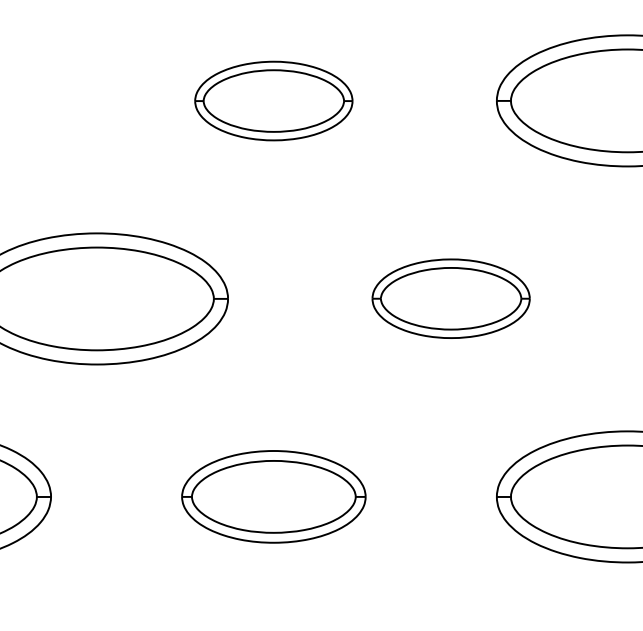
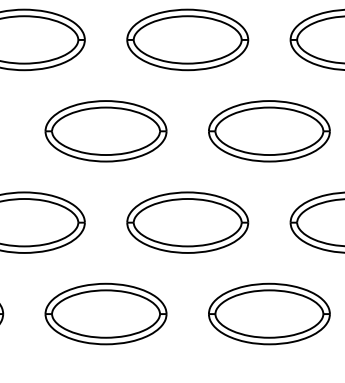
part: (272, 101) -> (105, 131), size x1.67
part: (450, 298) -> (187, 222), size x1.67
part: (272, 495) -> (105, 313), size x1.43

